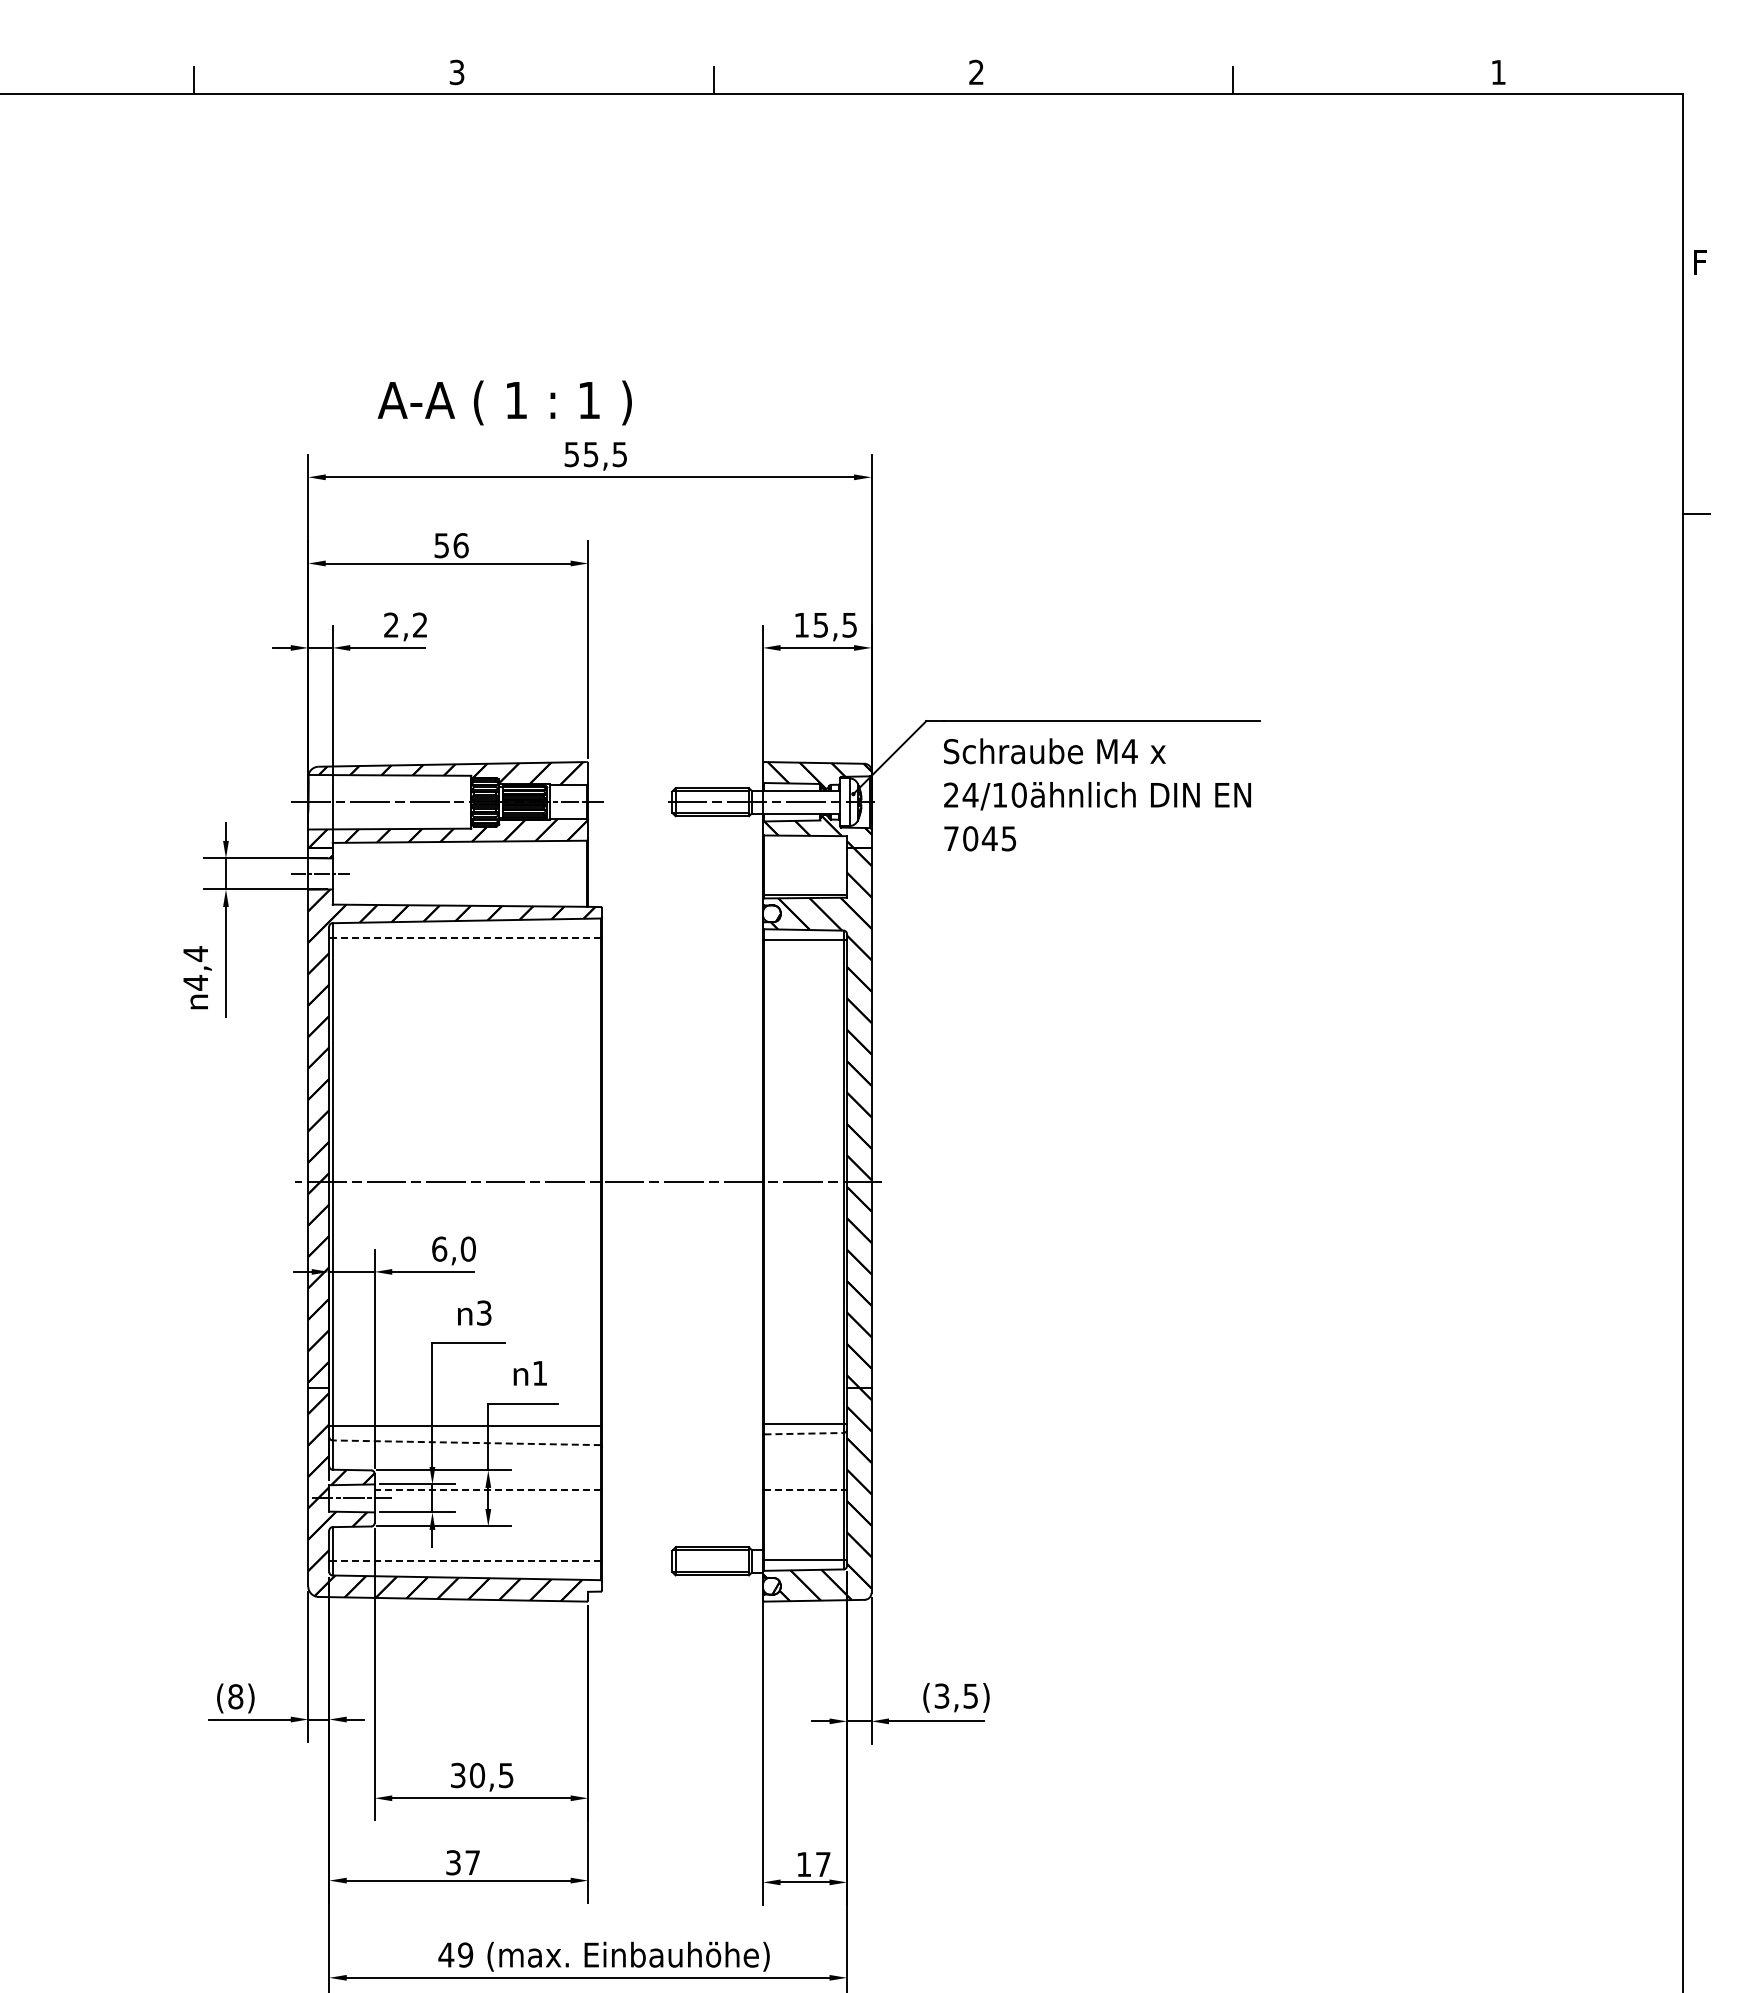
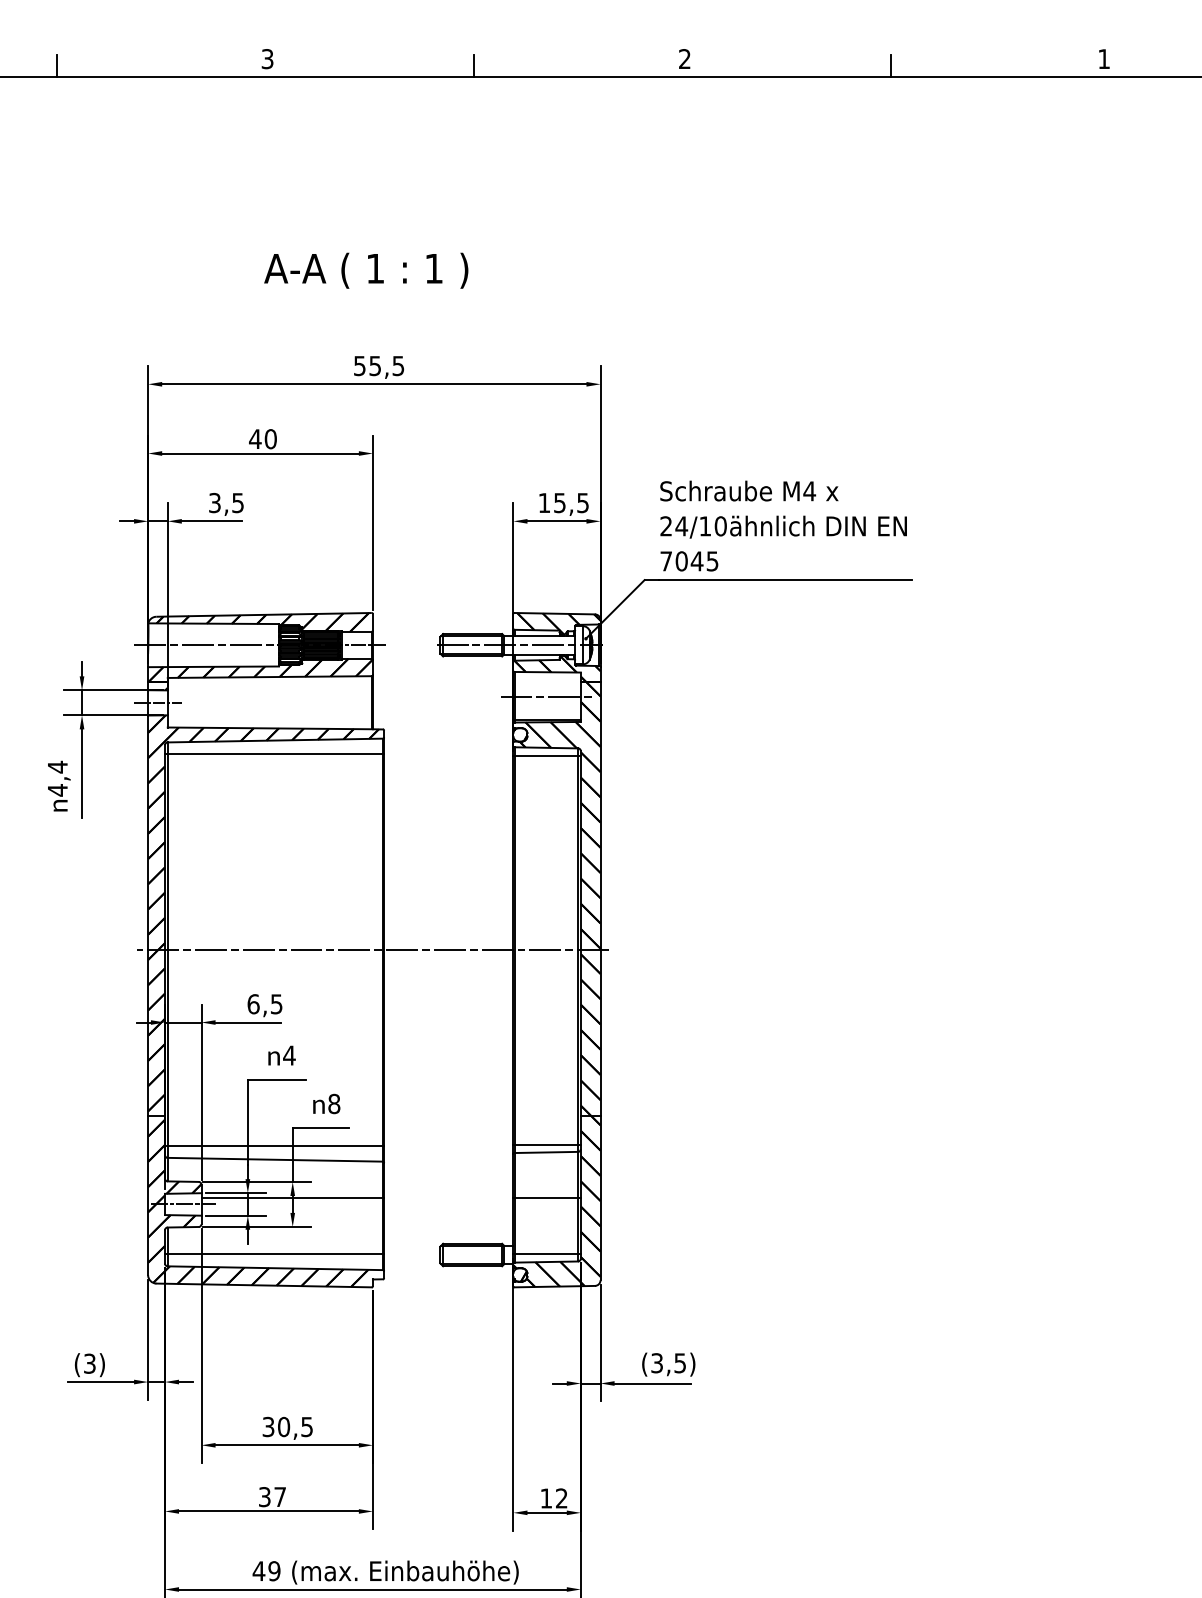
text: (504, 402) -> (365, 270), moved
text: (450, 545) -> (262, 439), 56 -> 40
text: (405, 624) -> (226, 502), 2,2 -> 3,5
text: (1097, 794) -> (783, 525), moved
line: (805, 866) -> (547, 696), added
line: (466, 937) -> (275, 753), dashed -> solid
text: (467, 1248) -> (276, 1003), 6,0 -> 6,5
text: (484, 1312) -> (289, 1055), 3 -> 4
text: (539, 1372) -> (333, 1103), 1 -> 8
line: (804, 1433) -> (546, 1152), dashed -> solid
line: (466, 1442) -> (275, 1159), dashed -> solid
line: (487, 1490) -> (292, 1198), dashed -> solid
line: (804, 1490) -> (546, 1198), dashed -> solid
line: (466, 1560) -> (275, 1254), dashed -> solid
text: (235, 1696) -> (89, 1363), (8) -> (3)
text: (823, 1863) -> (561, 1497), 17 -> 12

